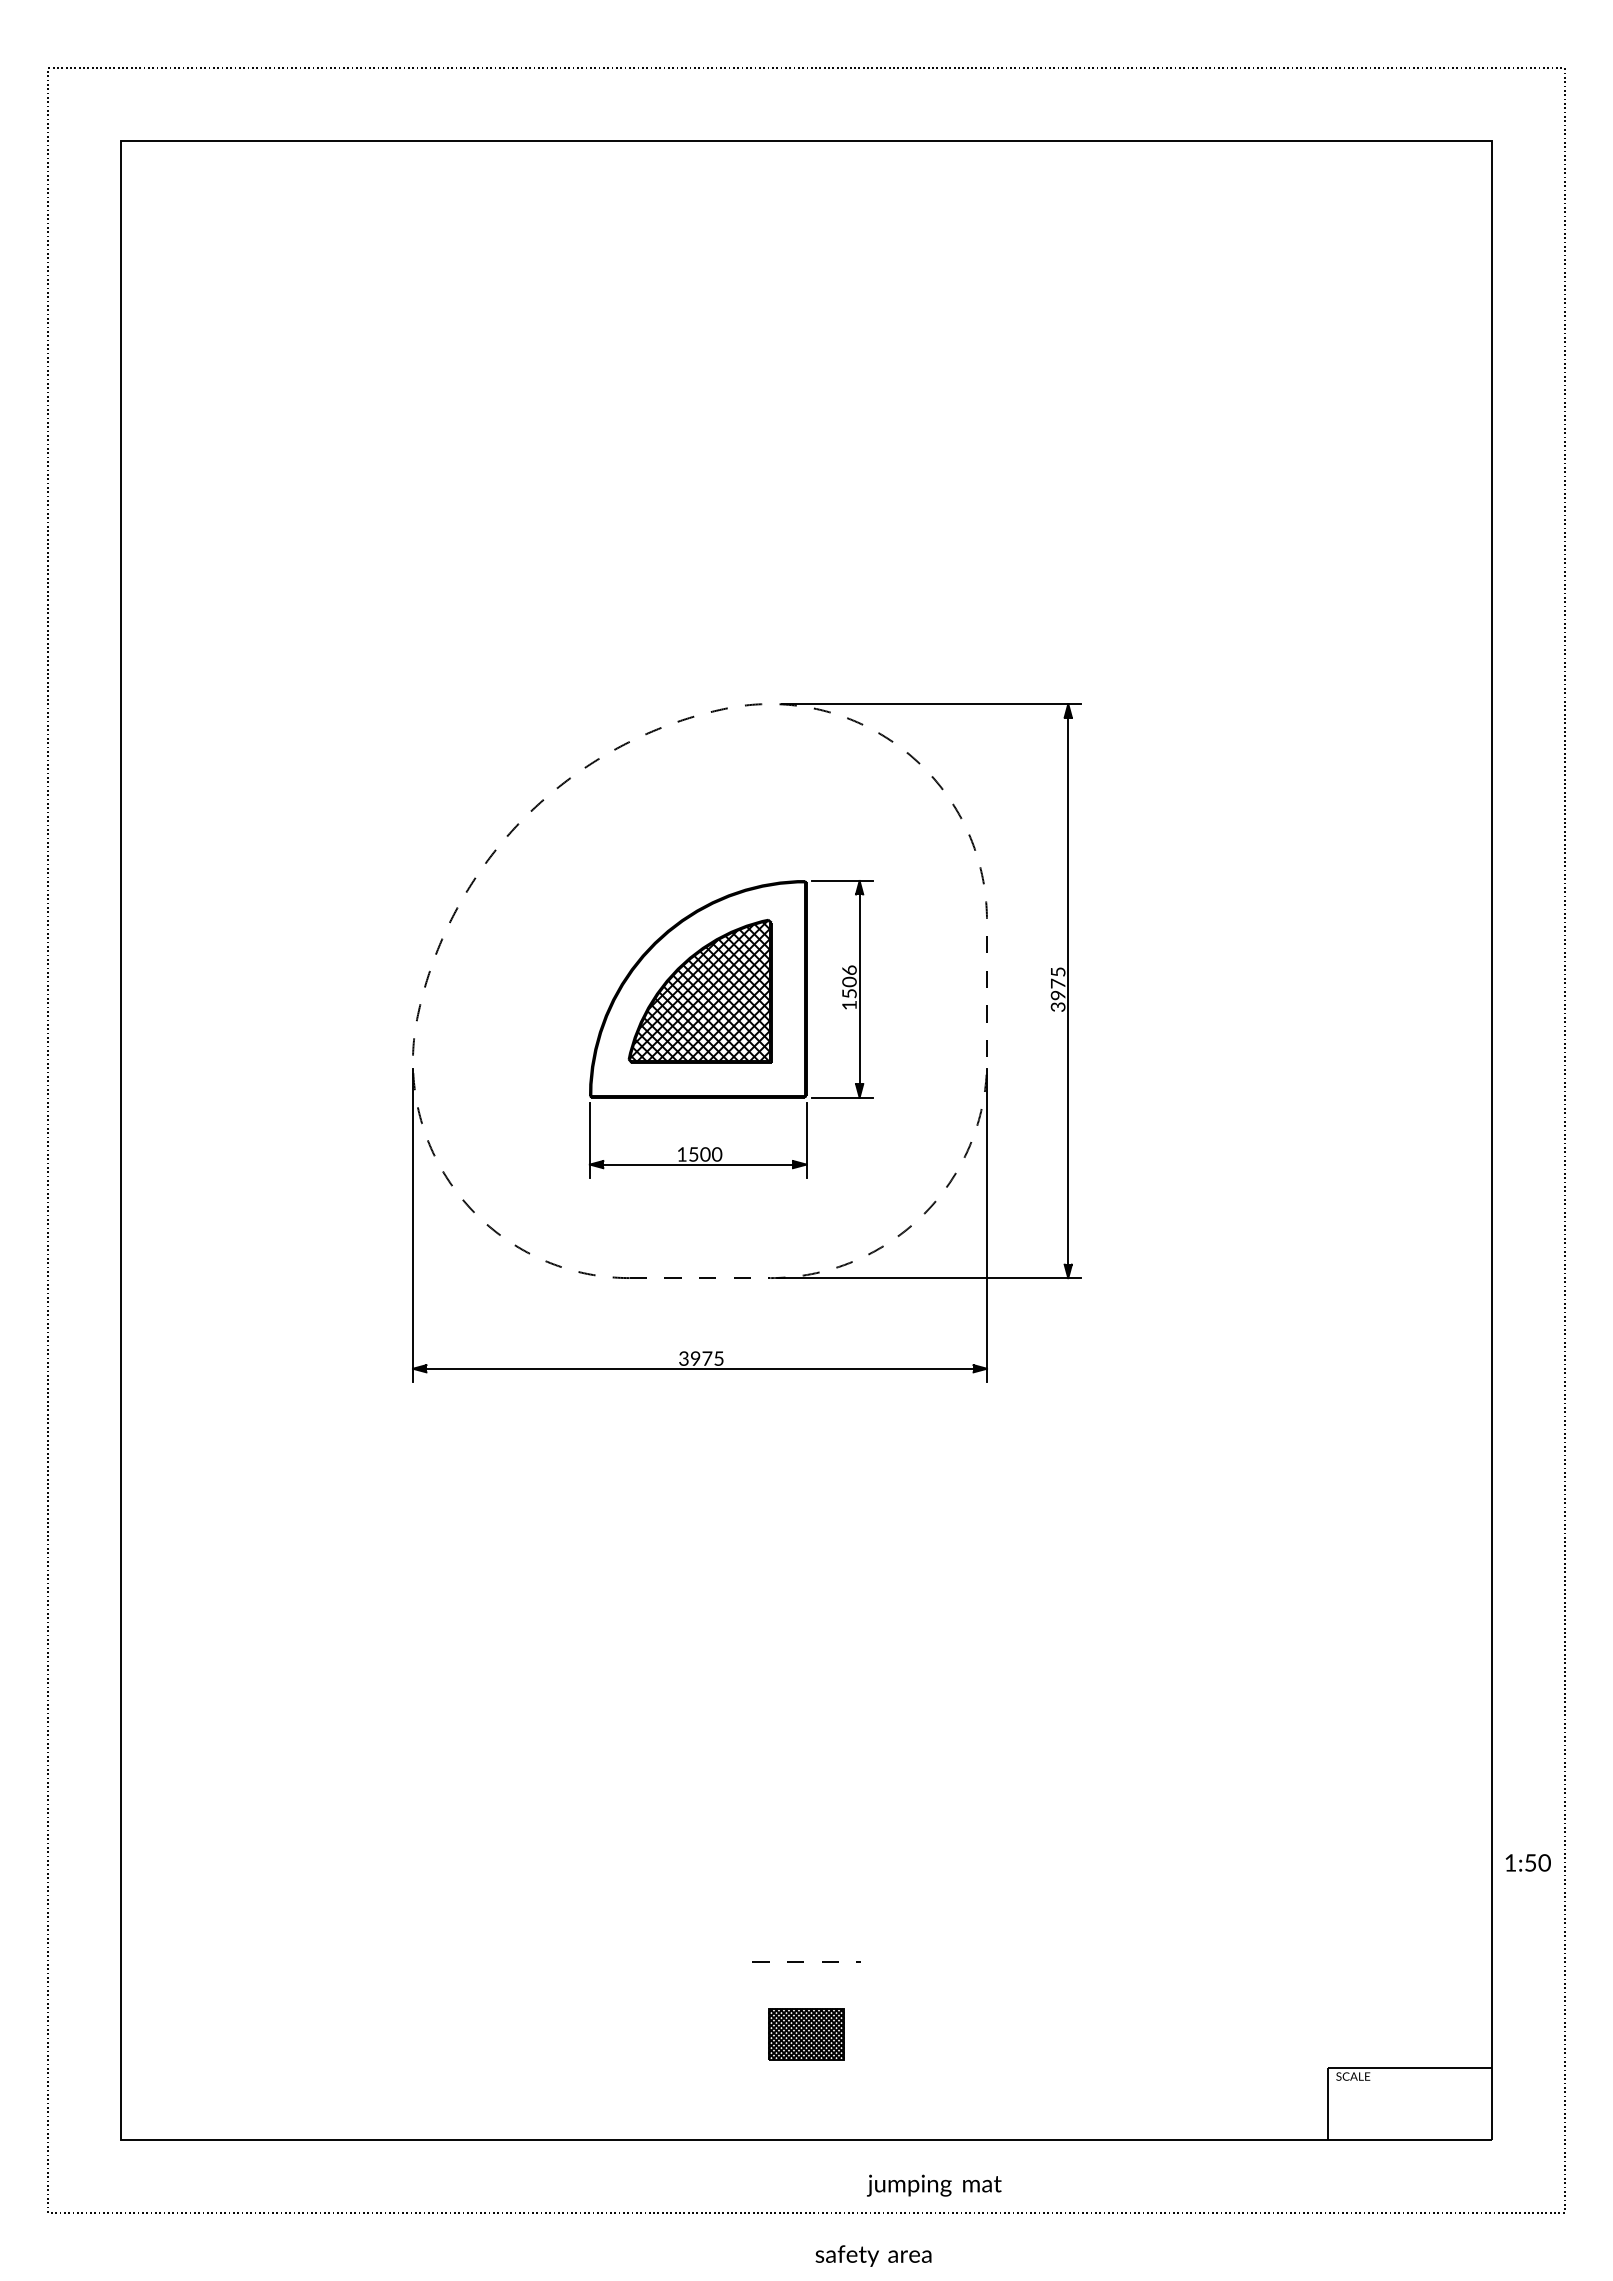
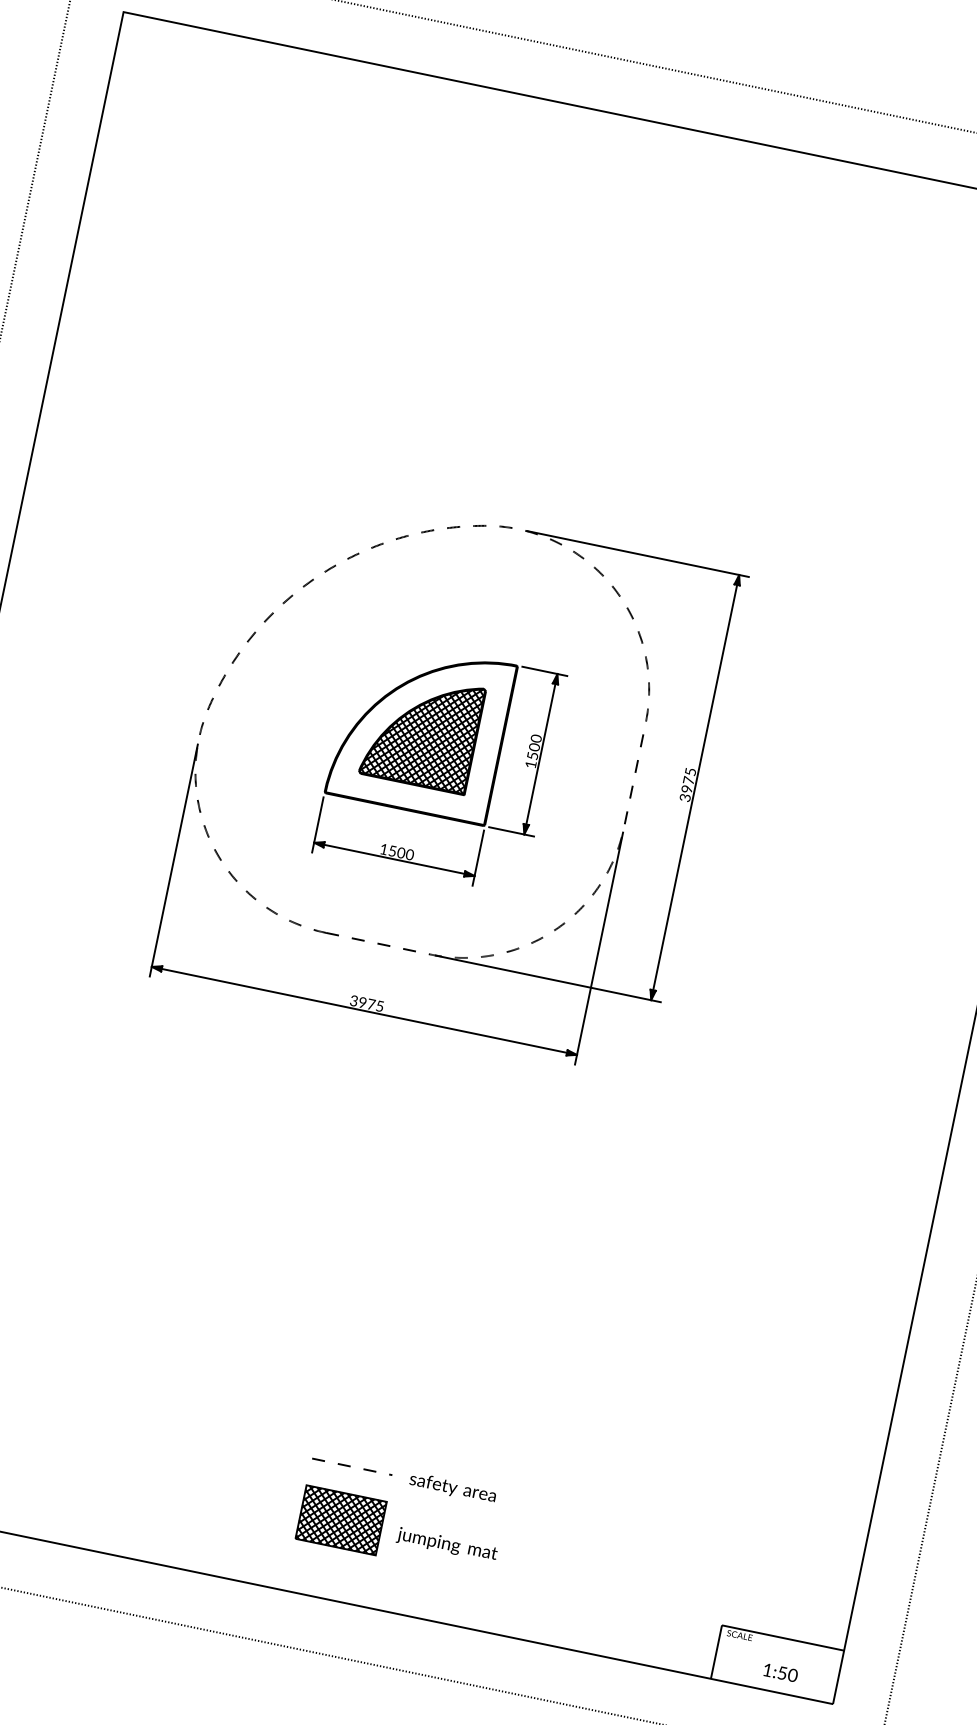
text: (848, 970) -> (535, 738), 1506 -> 1500
text: (1527, 1862) -> (780, 1672), moved
part: (806, 2033) -> (341, 1519), size x1.43
text: (934, 2185) -> (447, 1544), moved
text: (873, 2255) -> (452, 1487), moved

